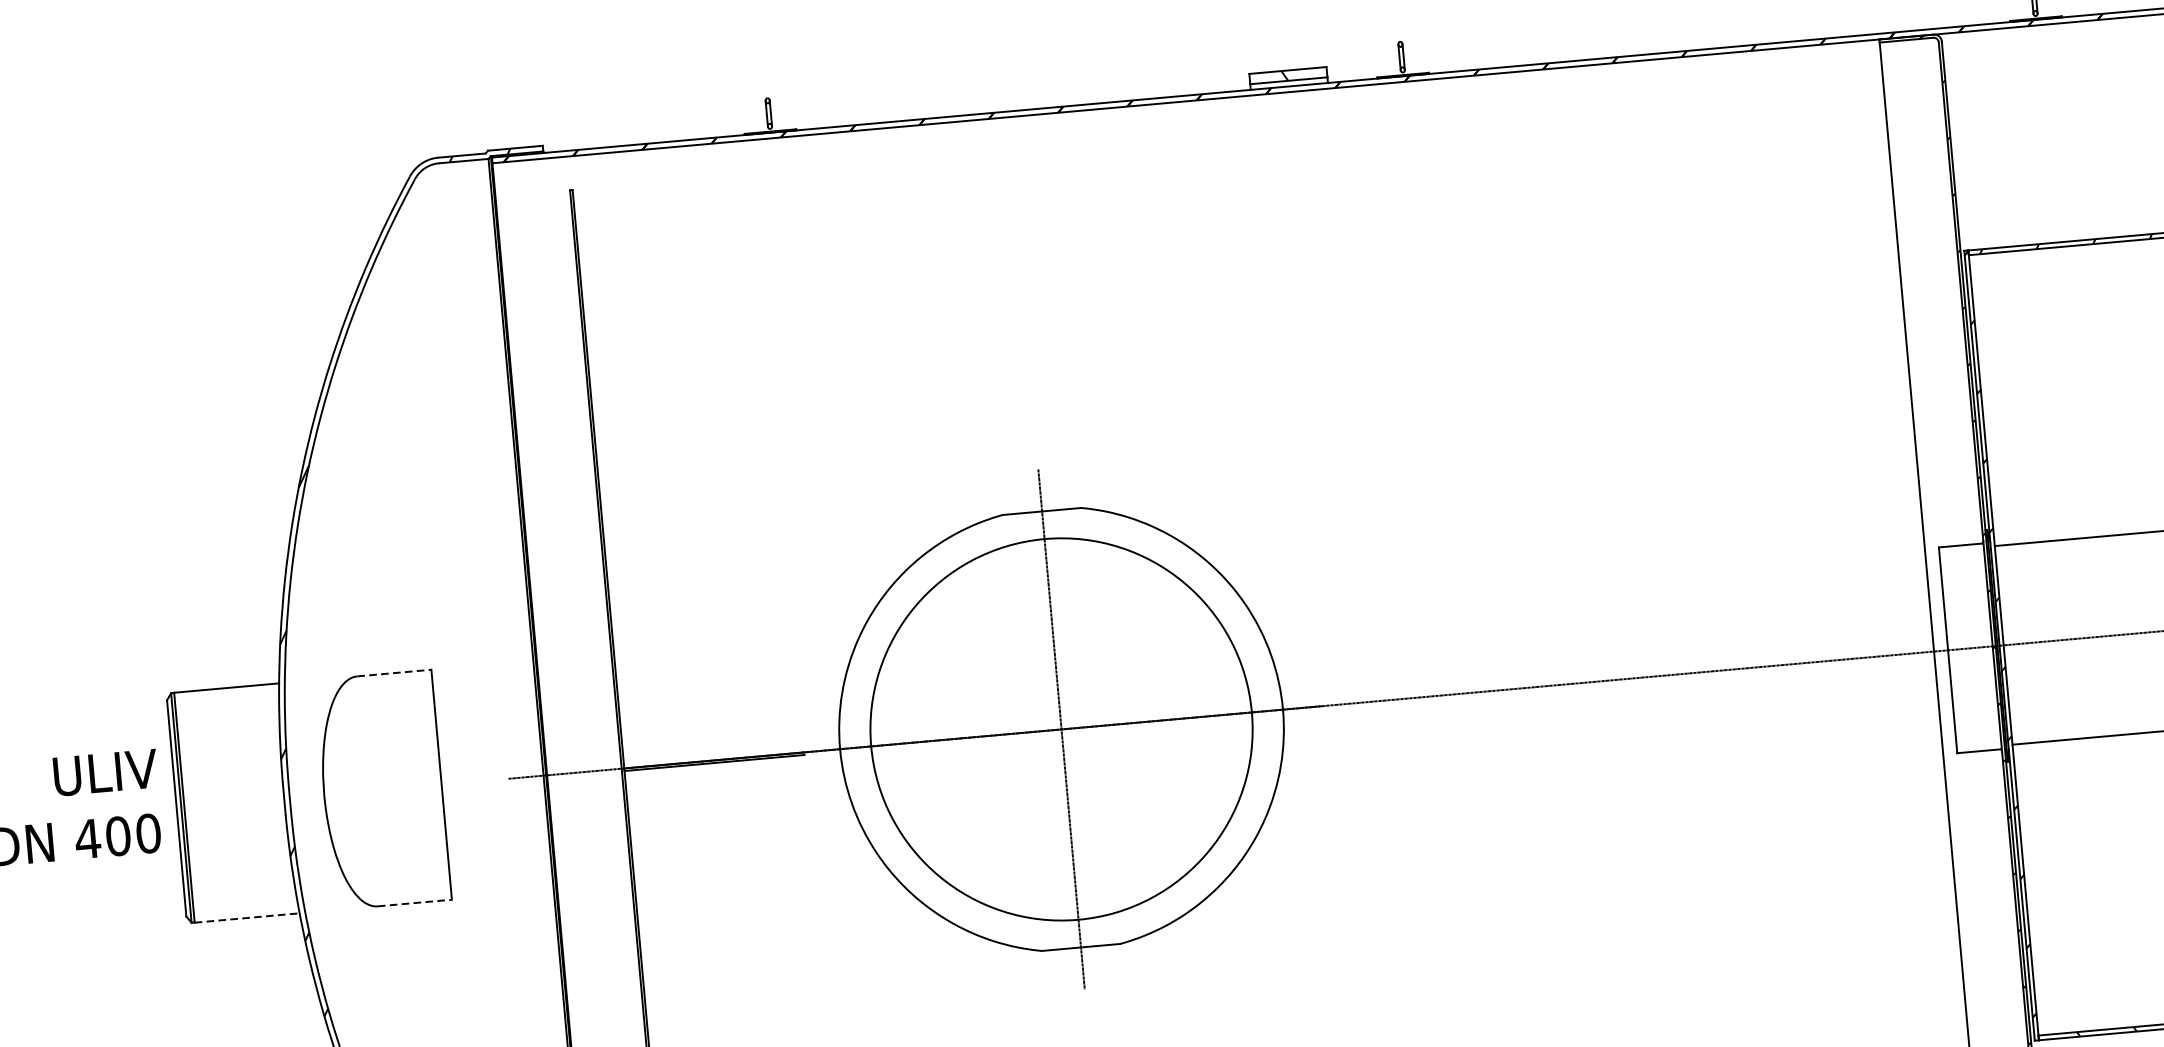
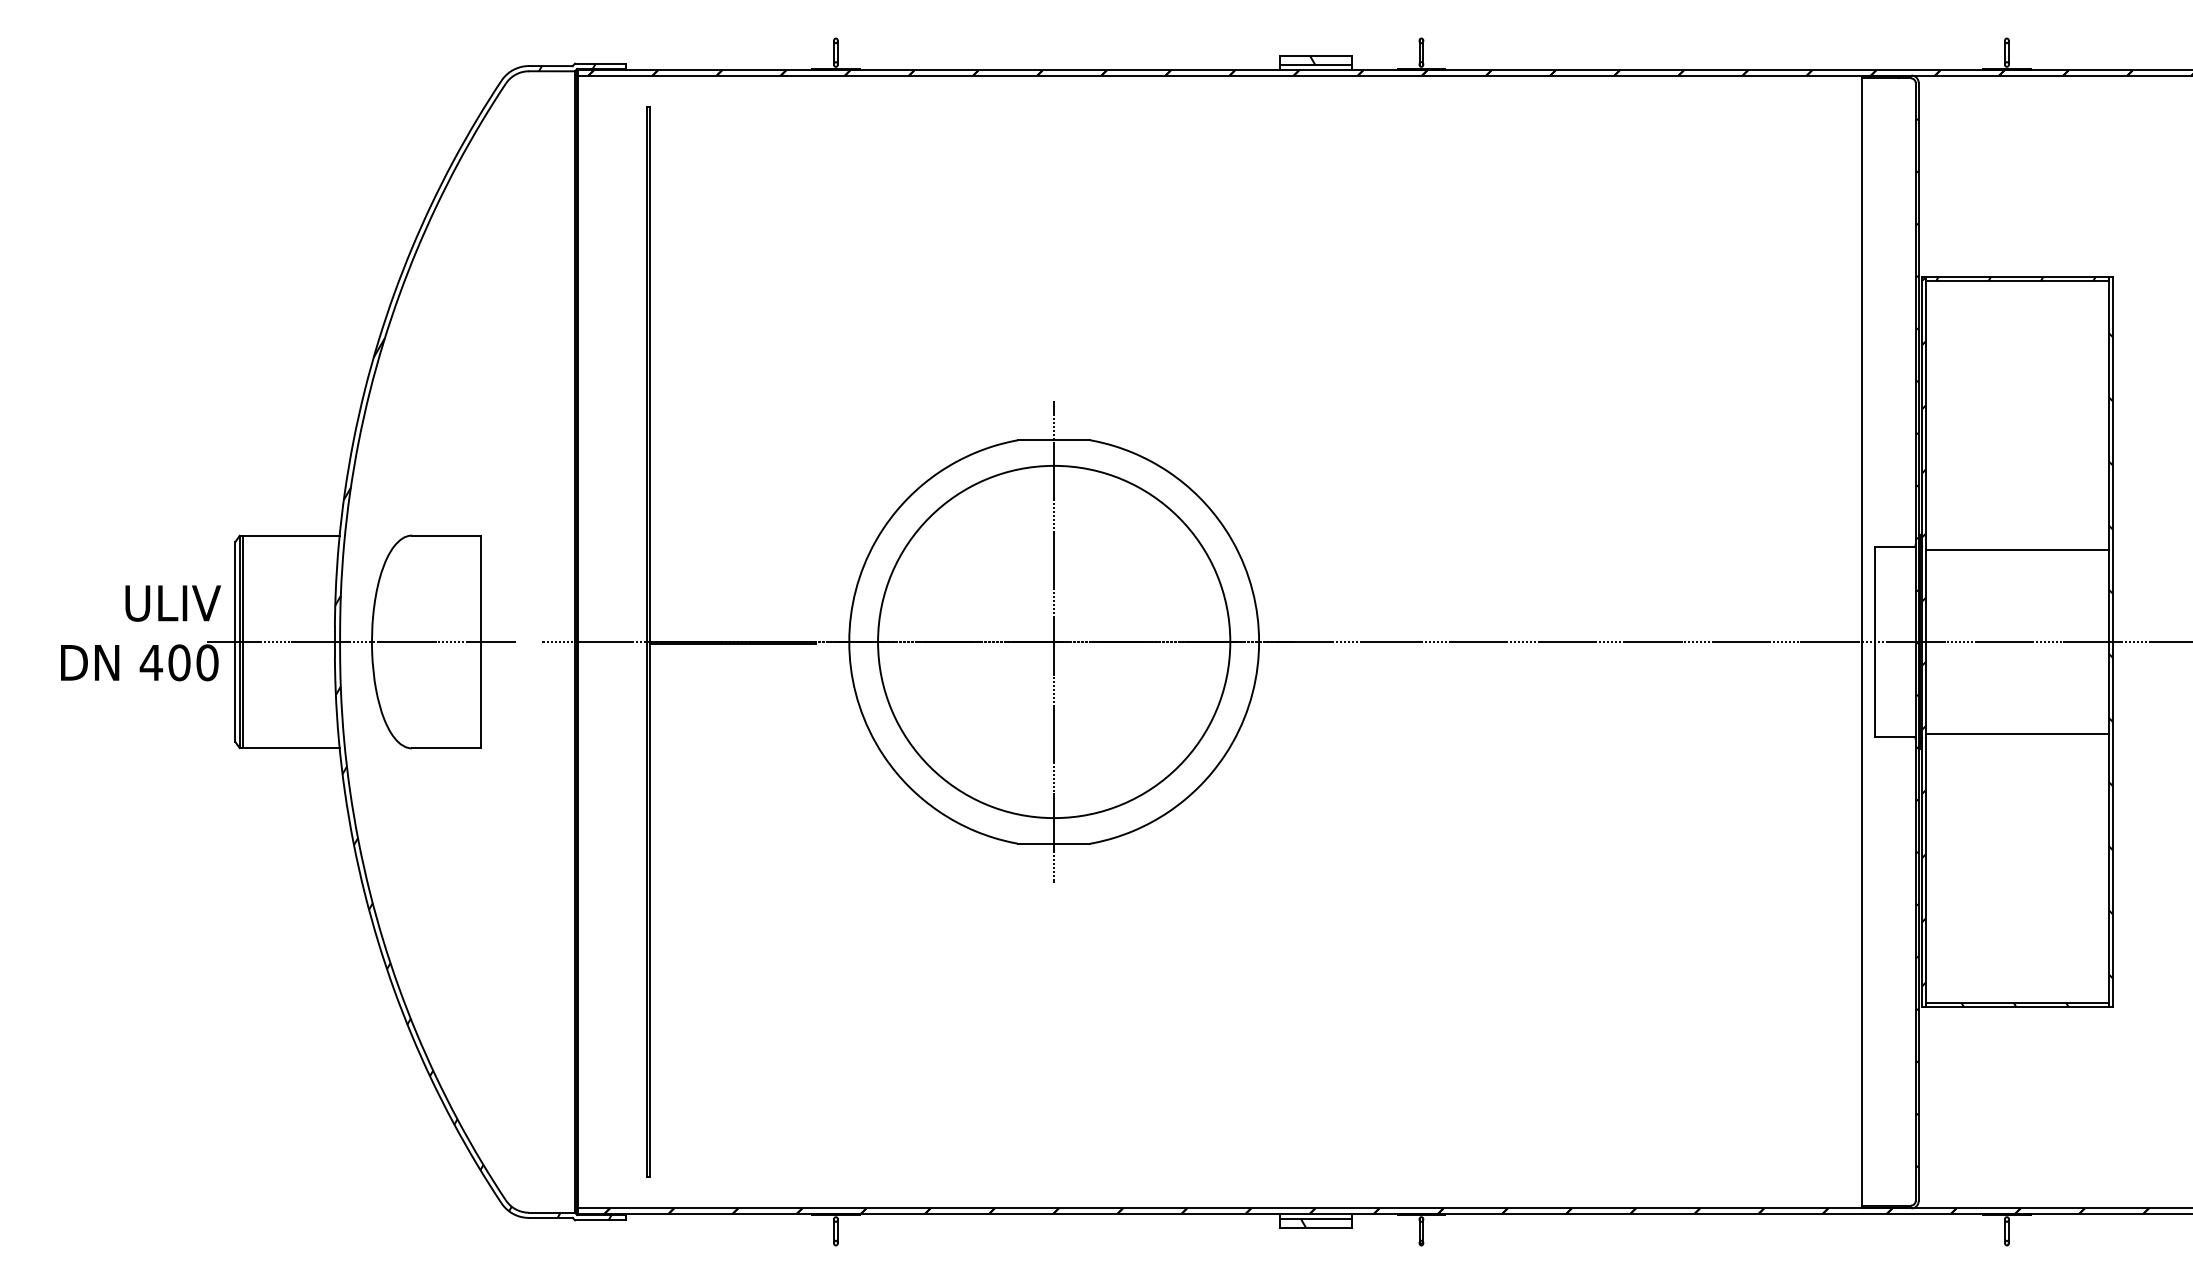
line: (394, 672) -> (446, 535), dashed -> solid
line: (312, 795) -> (361, 641), added
line: (415, 903) -> (446, 748), dashed -> solid
line: (247, 918) -> (291, 748), dashed -> solid

